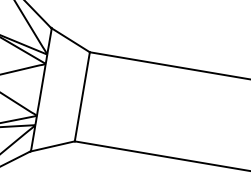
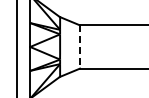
line: (83, 98) -> (80, 47), solid -> dashed

